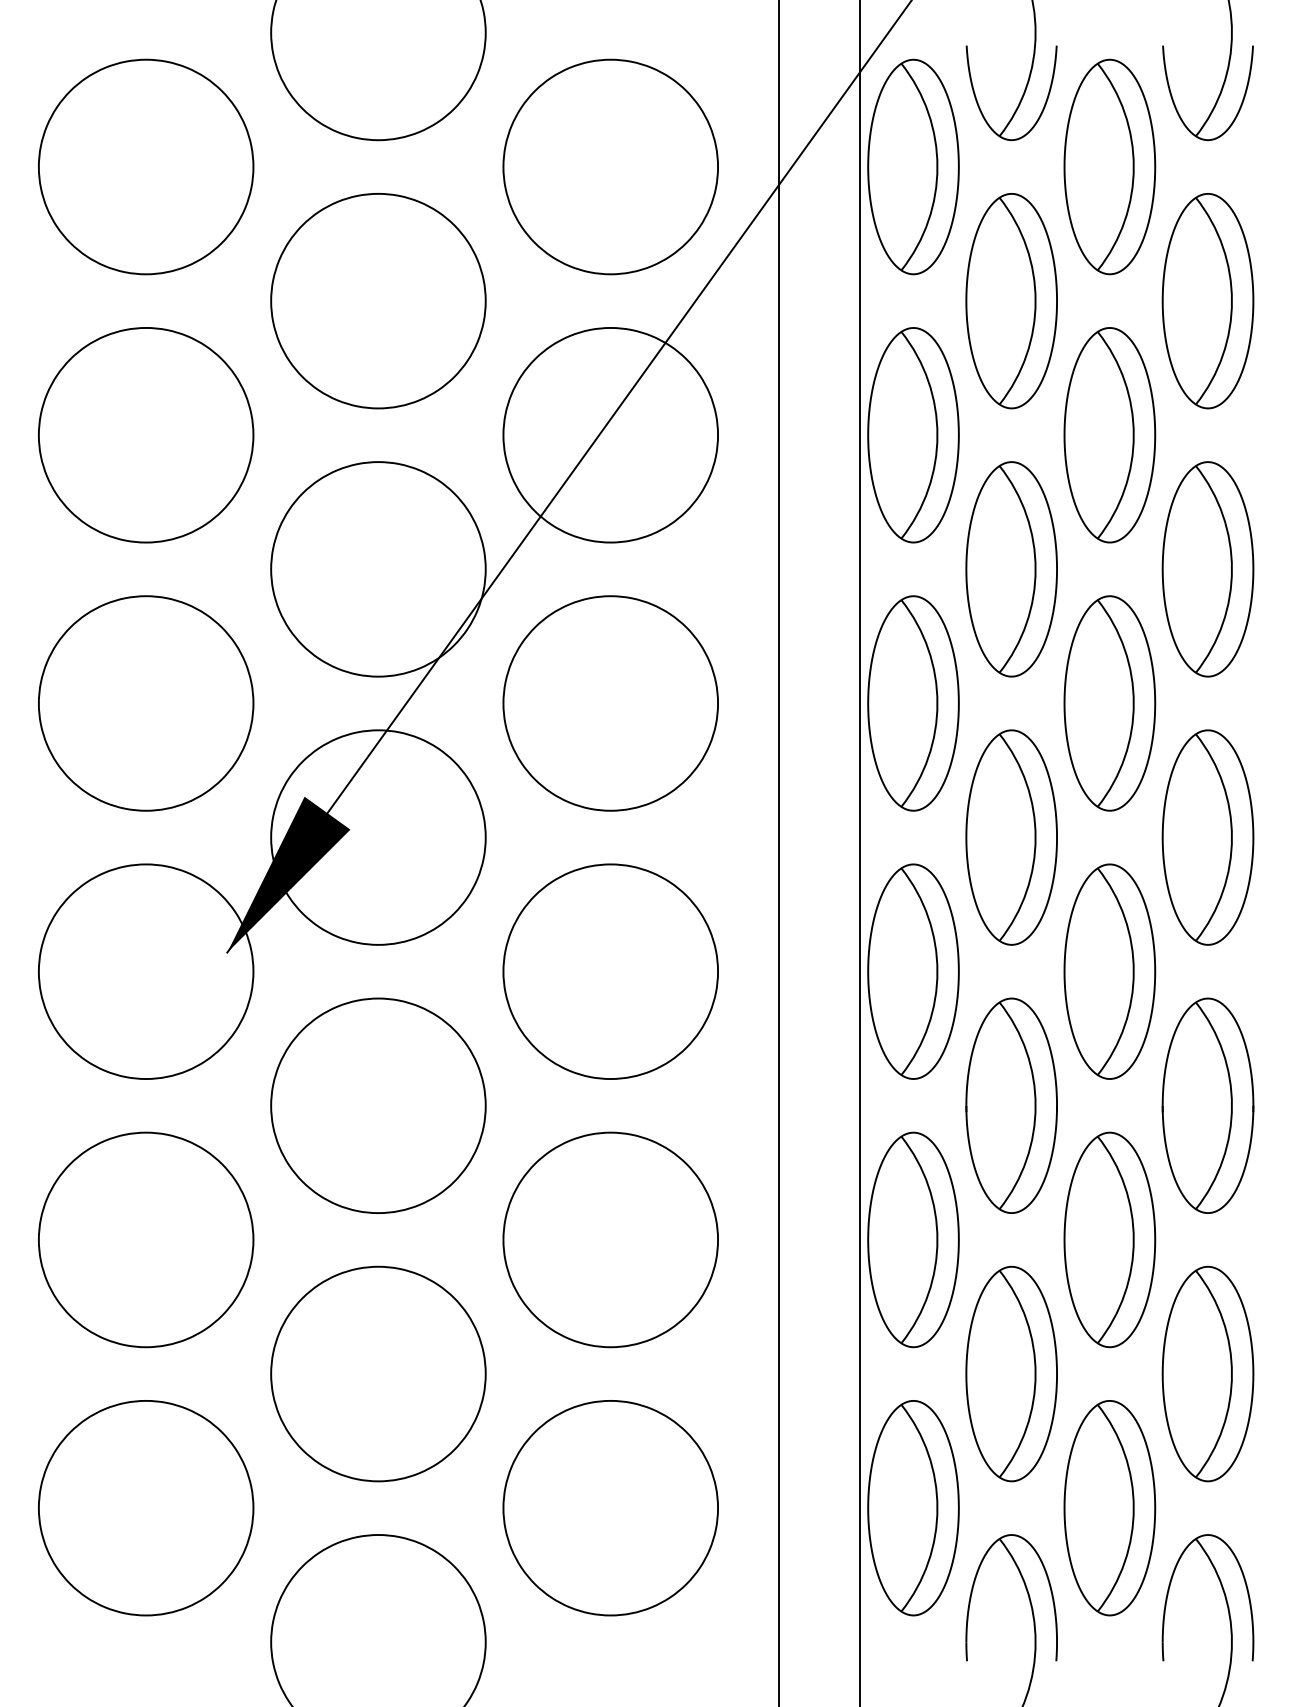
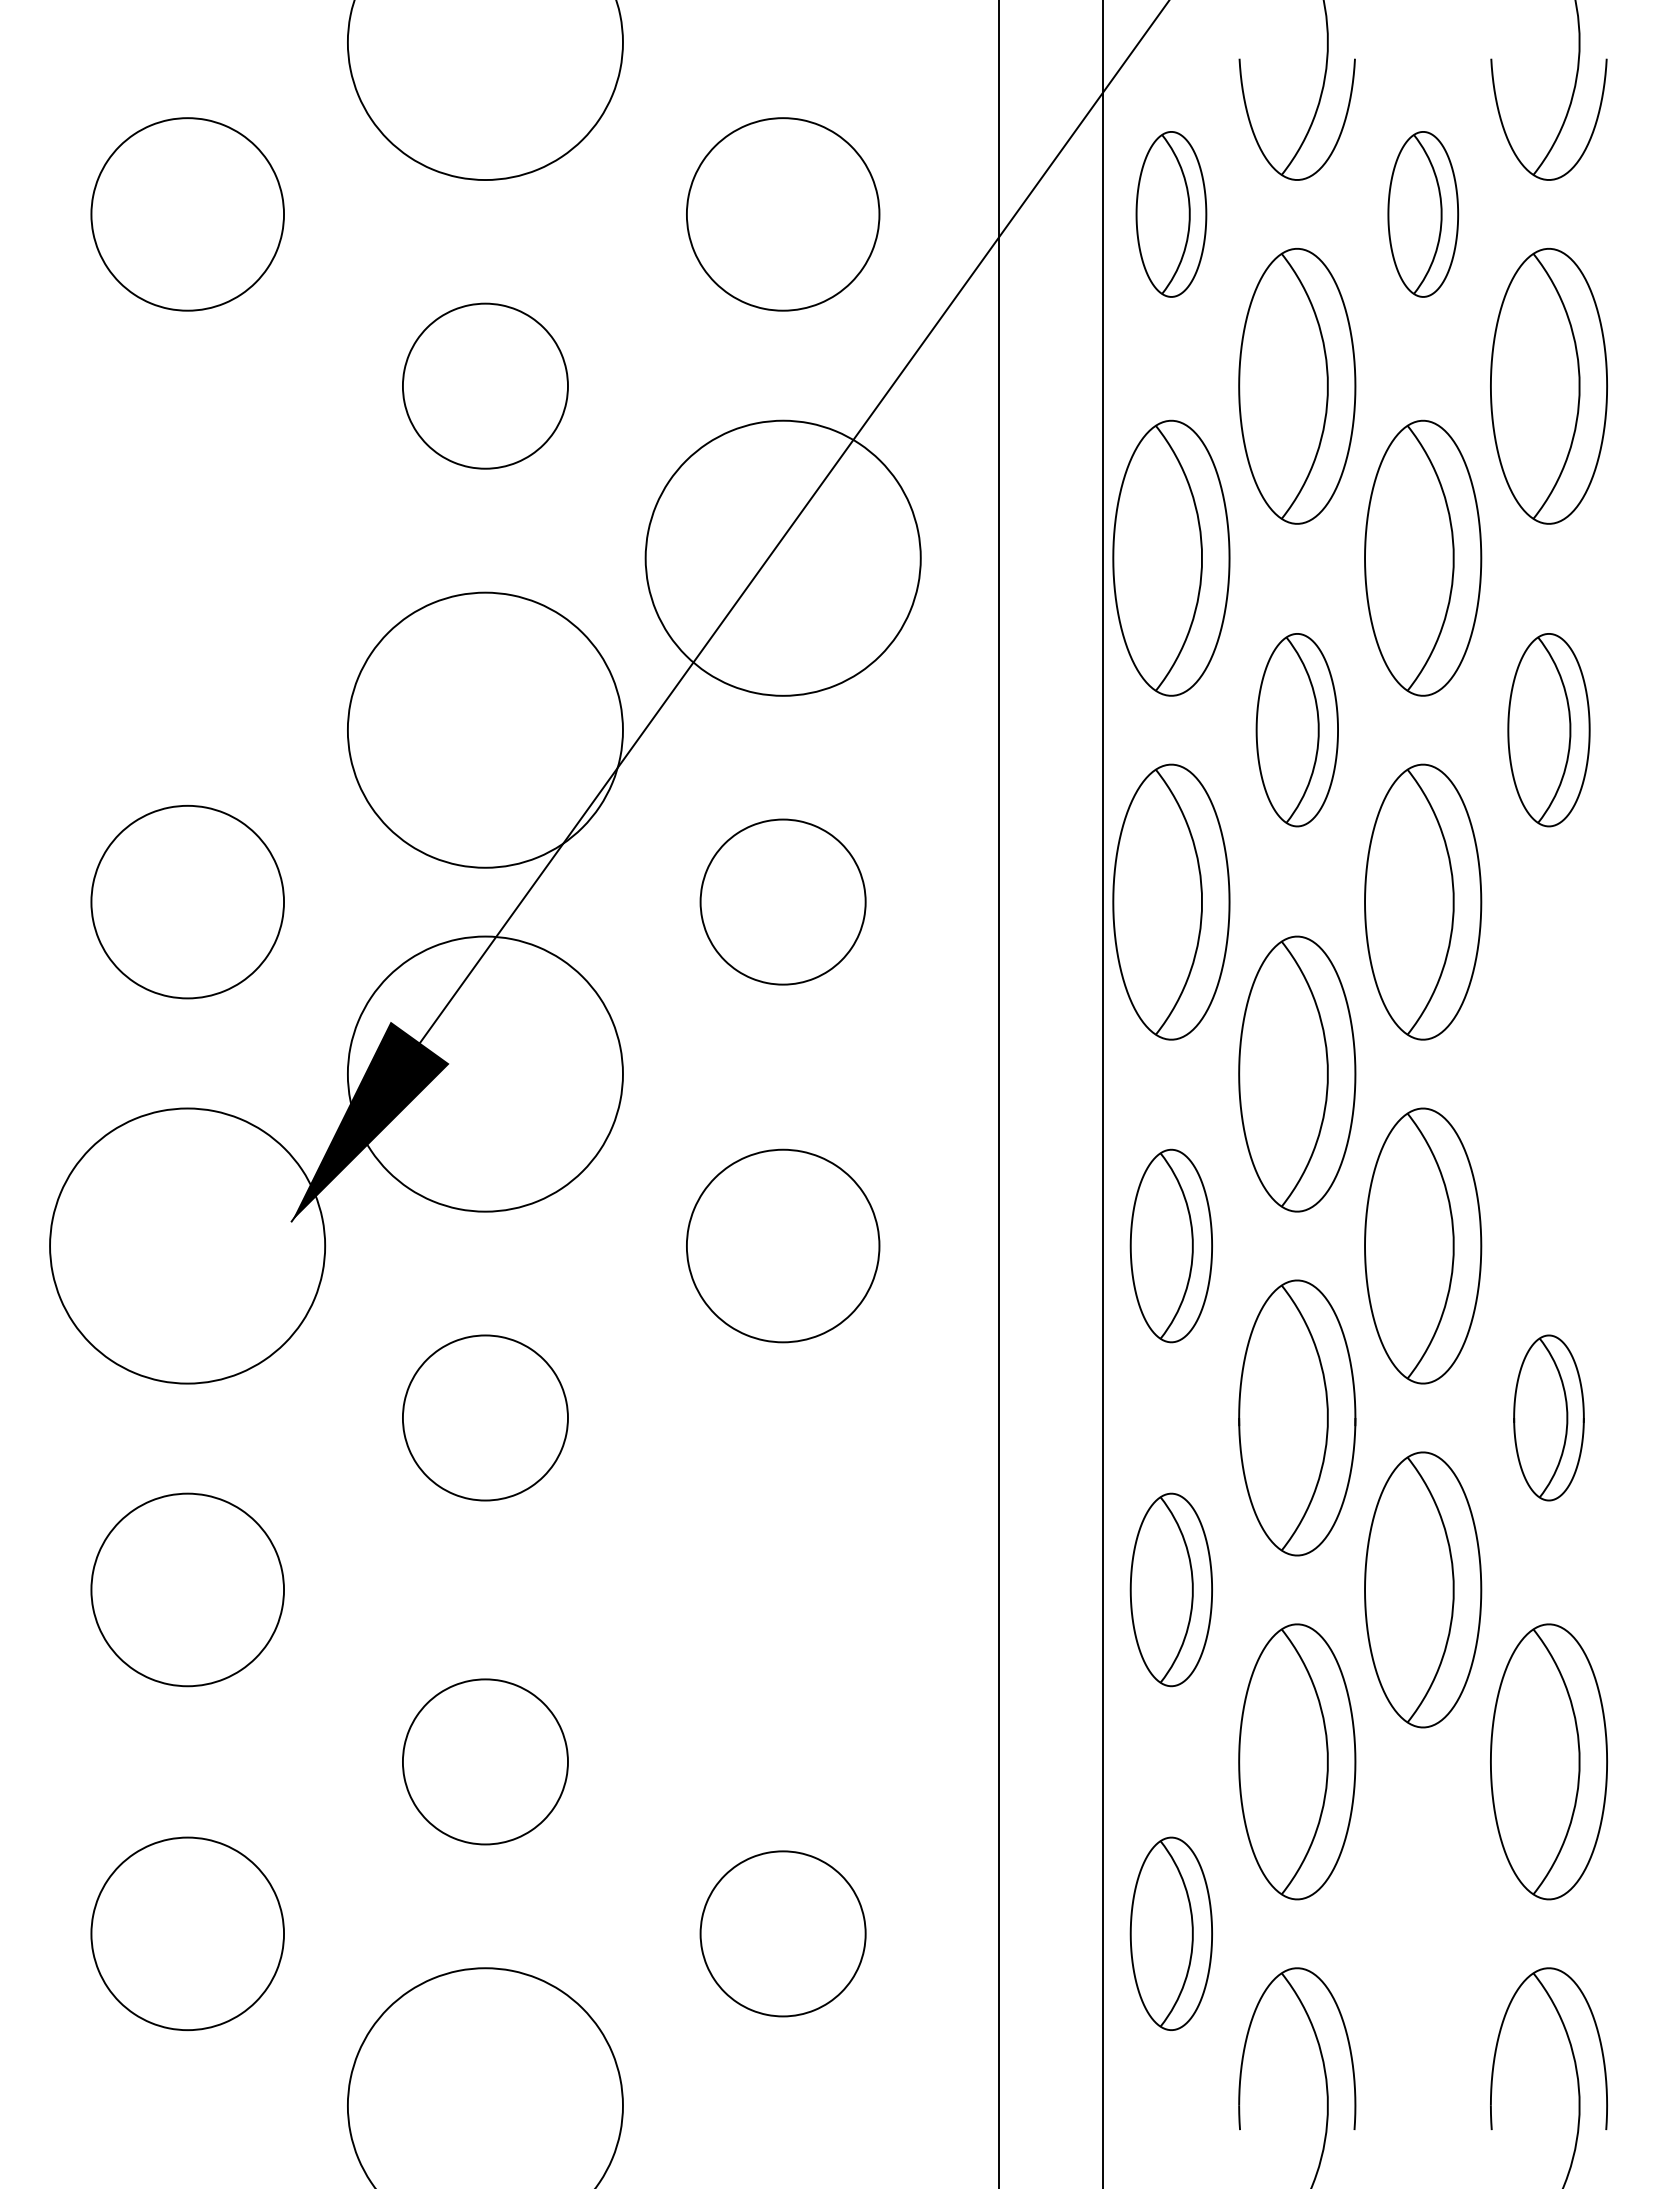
part: (146, 167) -> (187, 214), size x0.7
part: (610, 167) -> (782, 214), size x0.7
part: (913, 167) -> (1171, 214), size x0.6
part: (1110, 167) -> (1423, 214), size x0.6
part: (378, 300) -> (485, 385), size x0.6
part: (146, 434) -> (187, 557), removed
part: (1011, 568) -> (1297, 729), size x0.7
part: (1207, 568) -> (1548, 729), size x0.7
part: (146, 702) -> (187, 901), size x0.7
part: (610, 702) -> (782, 901), size x0.6
part: (1207, 837) -> (1548, 1073), removed
part: (610, 971) -> (782, 1245), size x0.7
part: (913, 971) -> (1171, 1245), size x0.7
part: (378, 1105) -> (485, 1417), size x0.6
part: (1207, 1105) -> (1548, 1417), size x0.6
part: (146, 1239) -> (187, 1589), size x0.7
part: (610, 1239) -> (782, 1589), removed
part: (913, 1239) -> (1171, 1589), size x0.7
part: (378, 1373) -> (485, 1761), size x0.6
part: (146, 1507) -> (187, 1933), size x0.7
part: (610, 1507) -> (782, 1933), size x0.6
part: (913, 1507) -> (1171, 1933), size x0.7
part: (1110, 1507) -> (1423, 1933), removed

